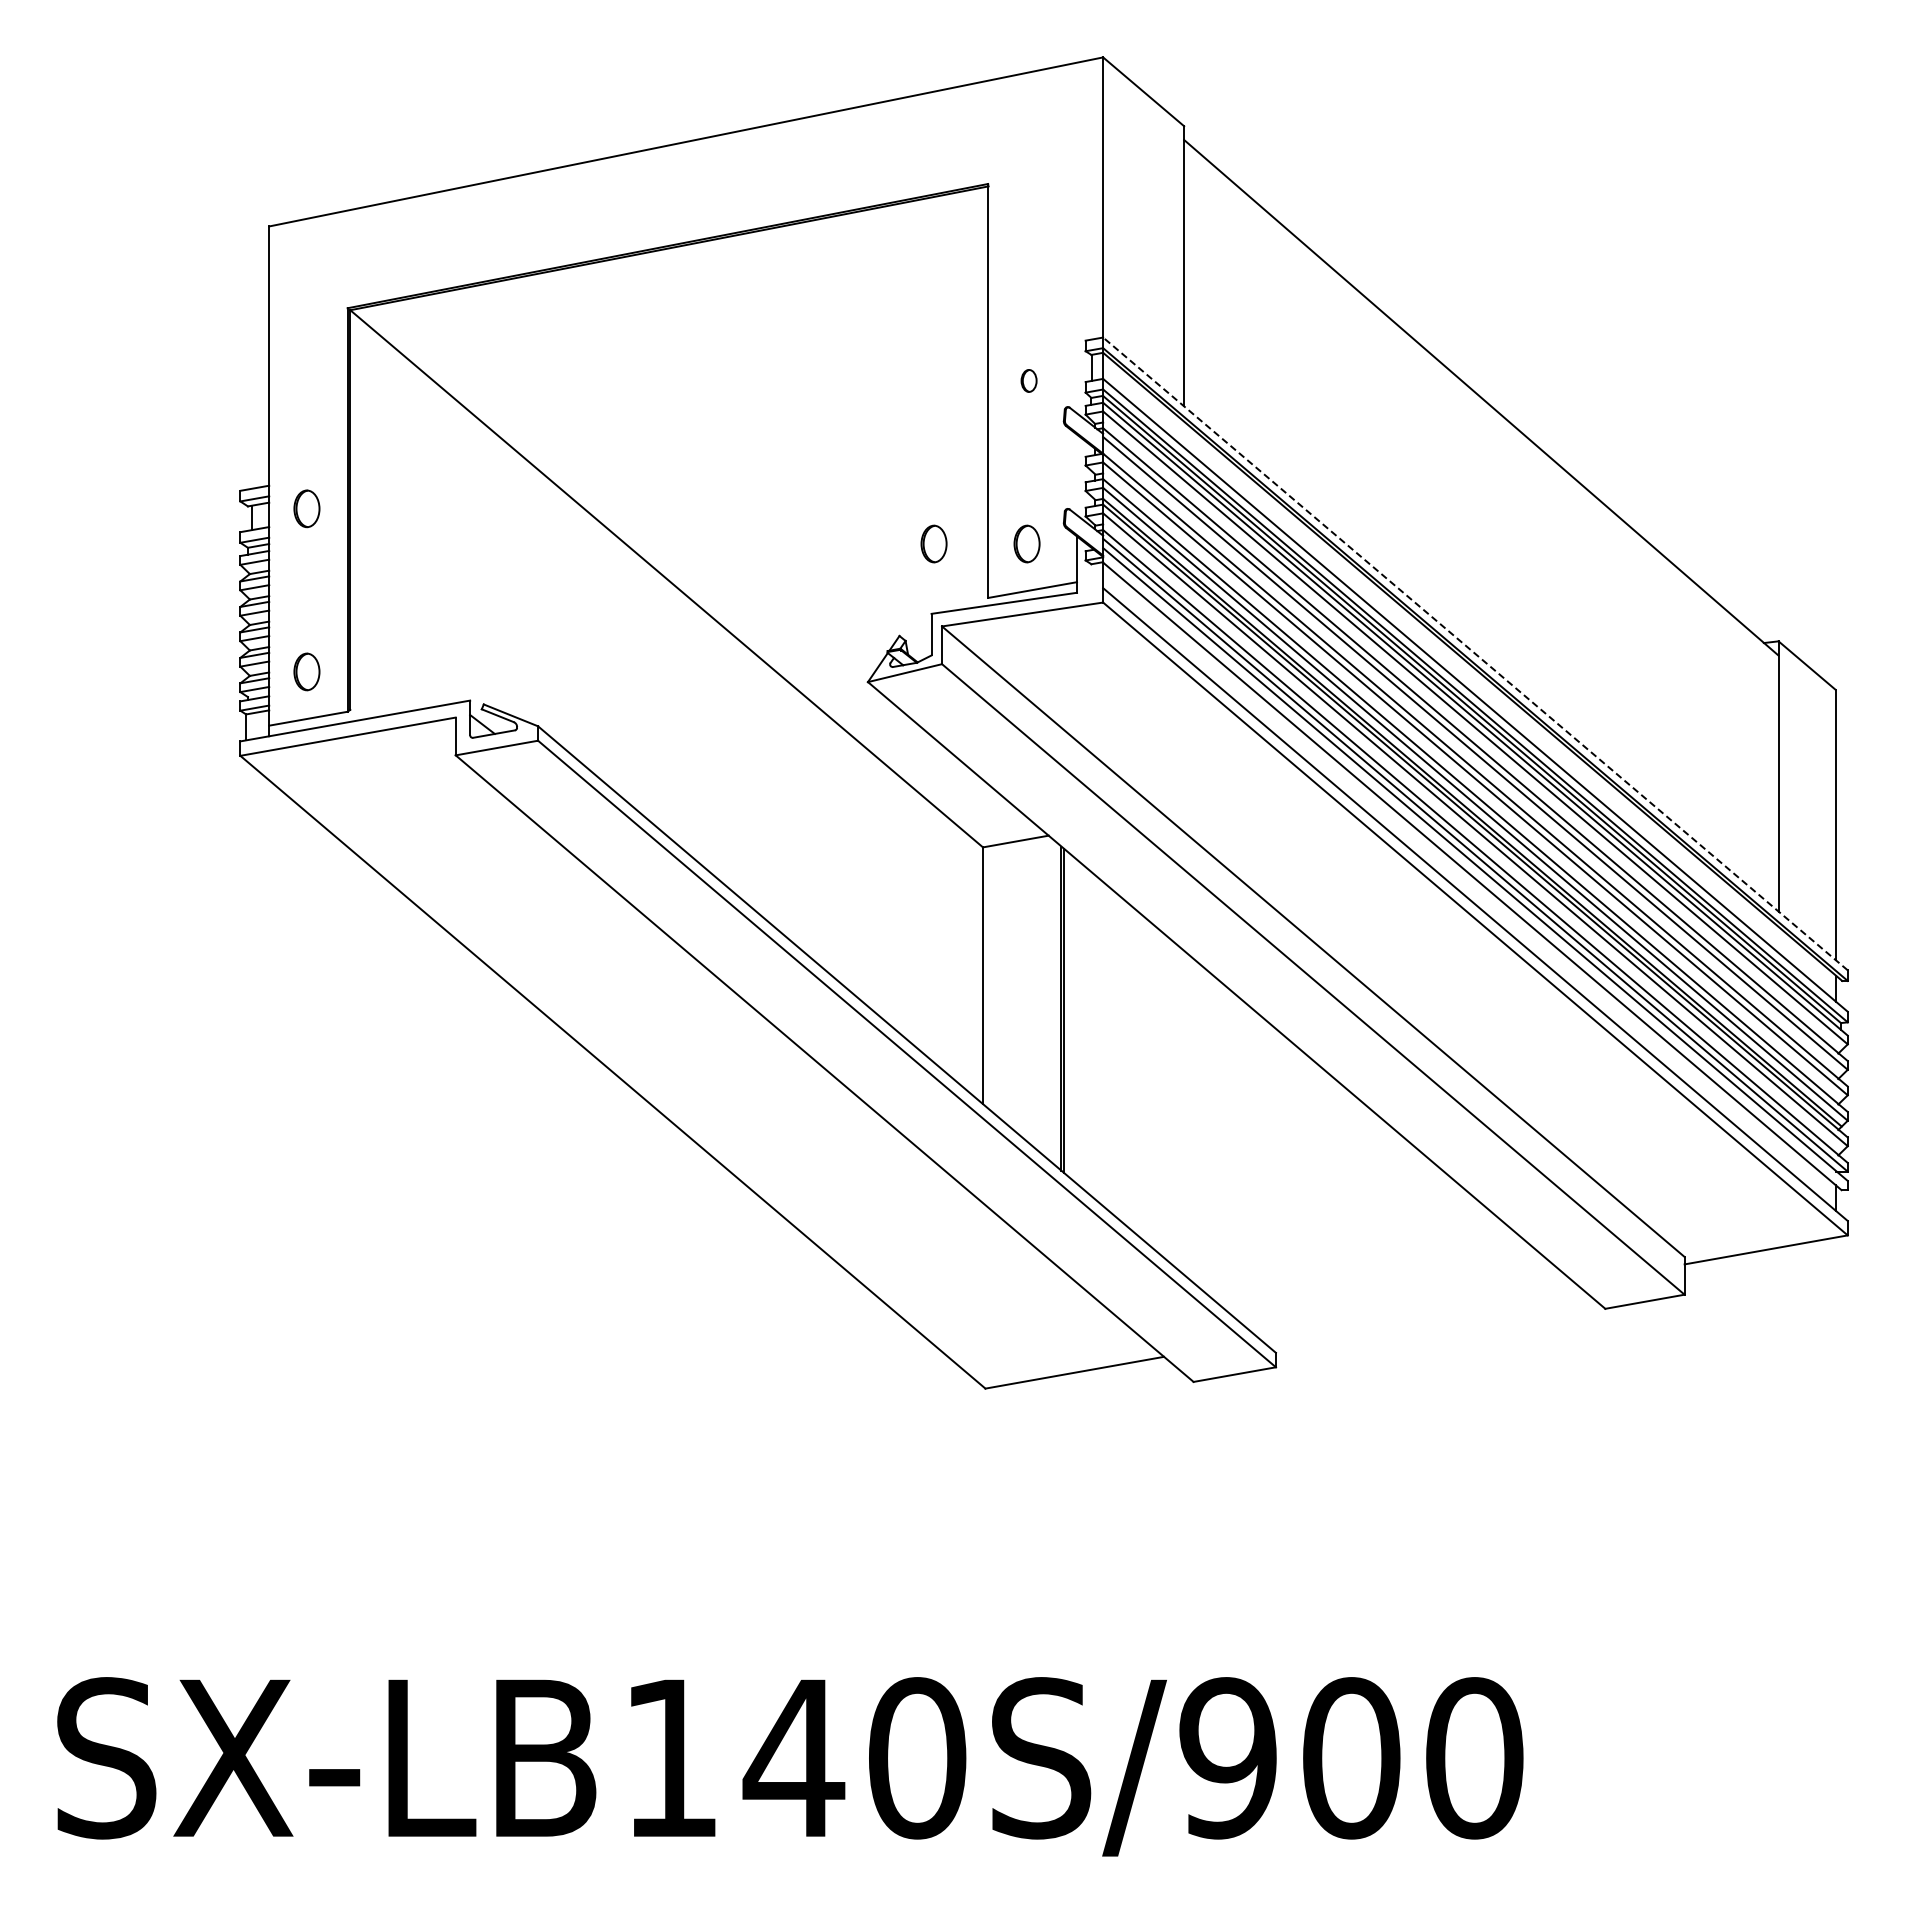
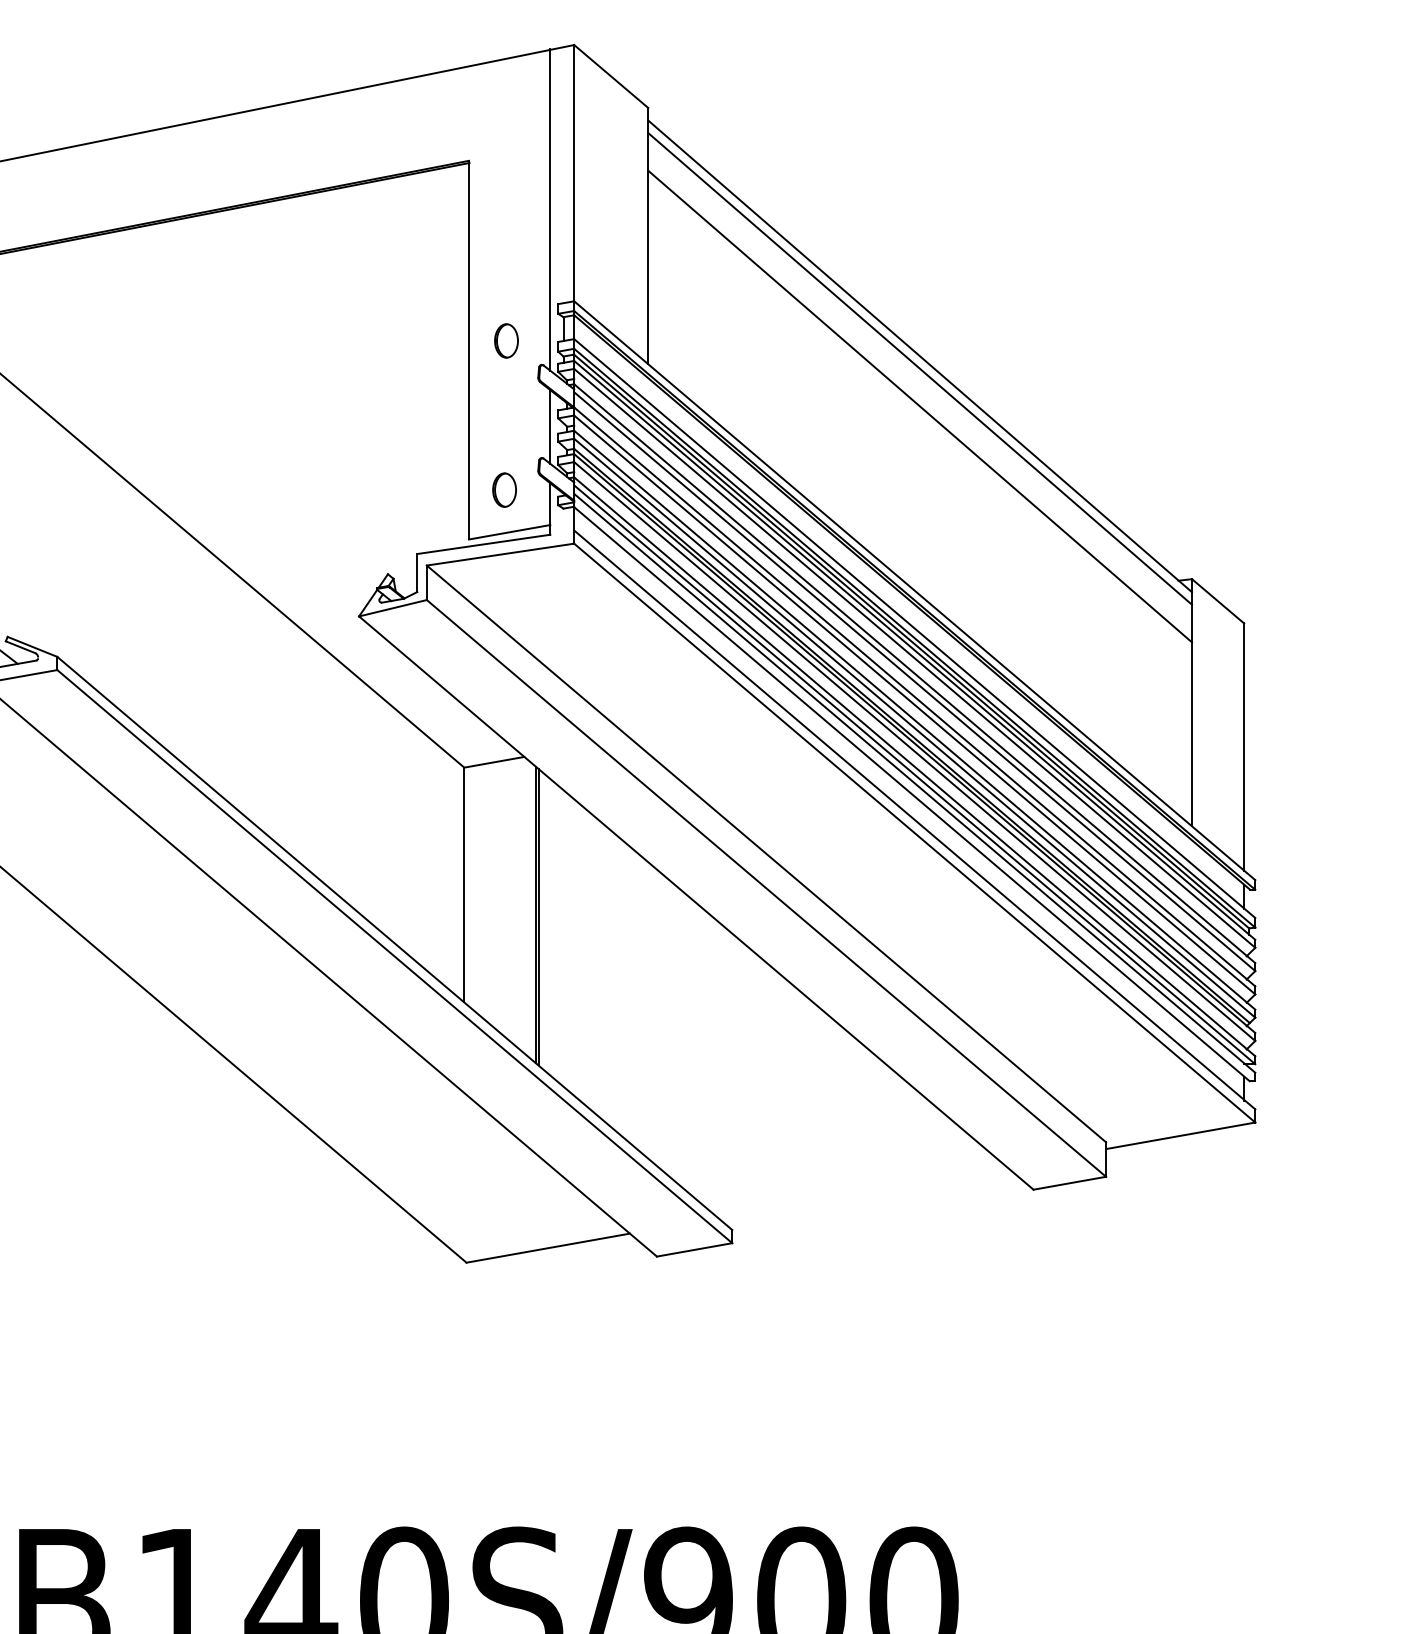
line: (1077, 237) -> (550, 209), added
part: (1028, 380) -> (505, 340), size x1.67
line: (1481, 411) -> (920, 368), added
line: (1481, 452) -> (920, 406), added
line: (1077, 474) -> (550, 426), added
part: (933, 543) -> (419, 489), removed
line: (1475, 653) -> (914, 590), dashed -> solid

